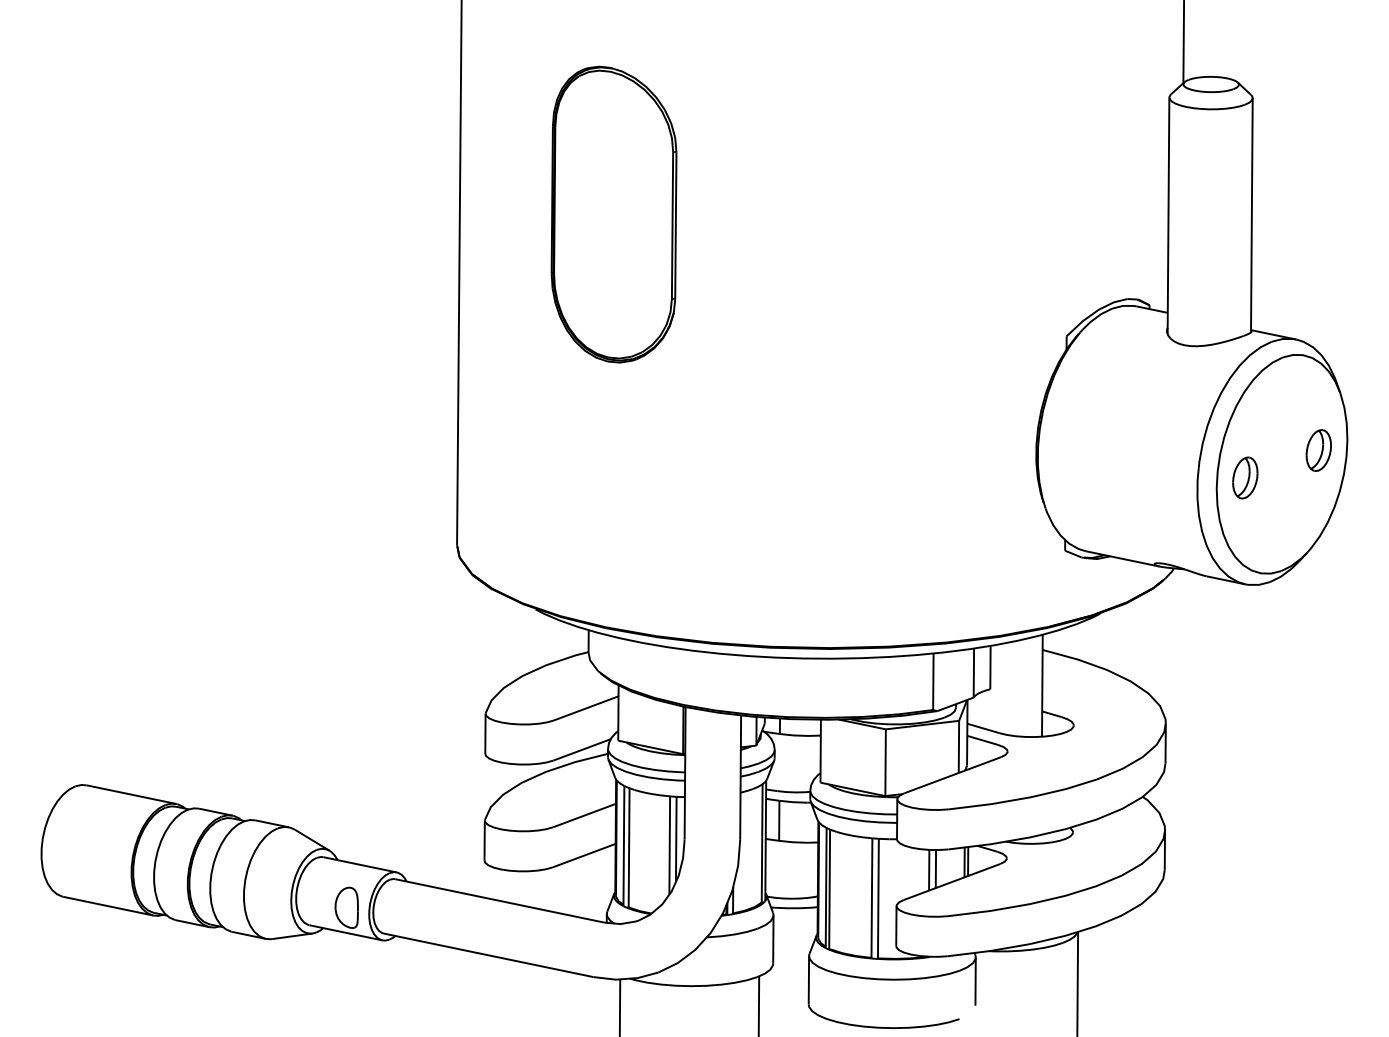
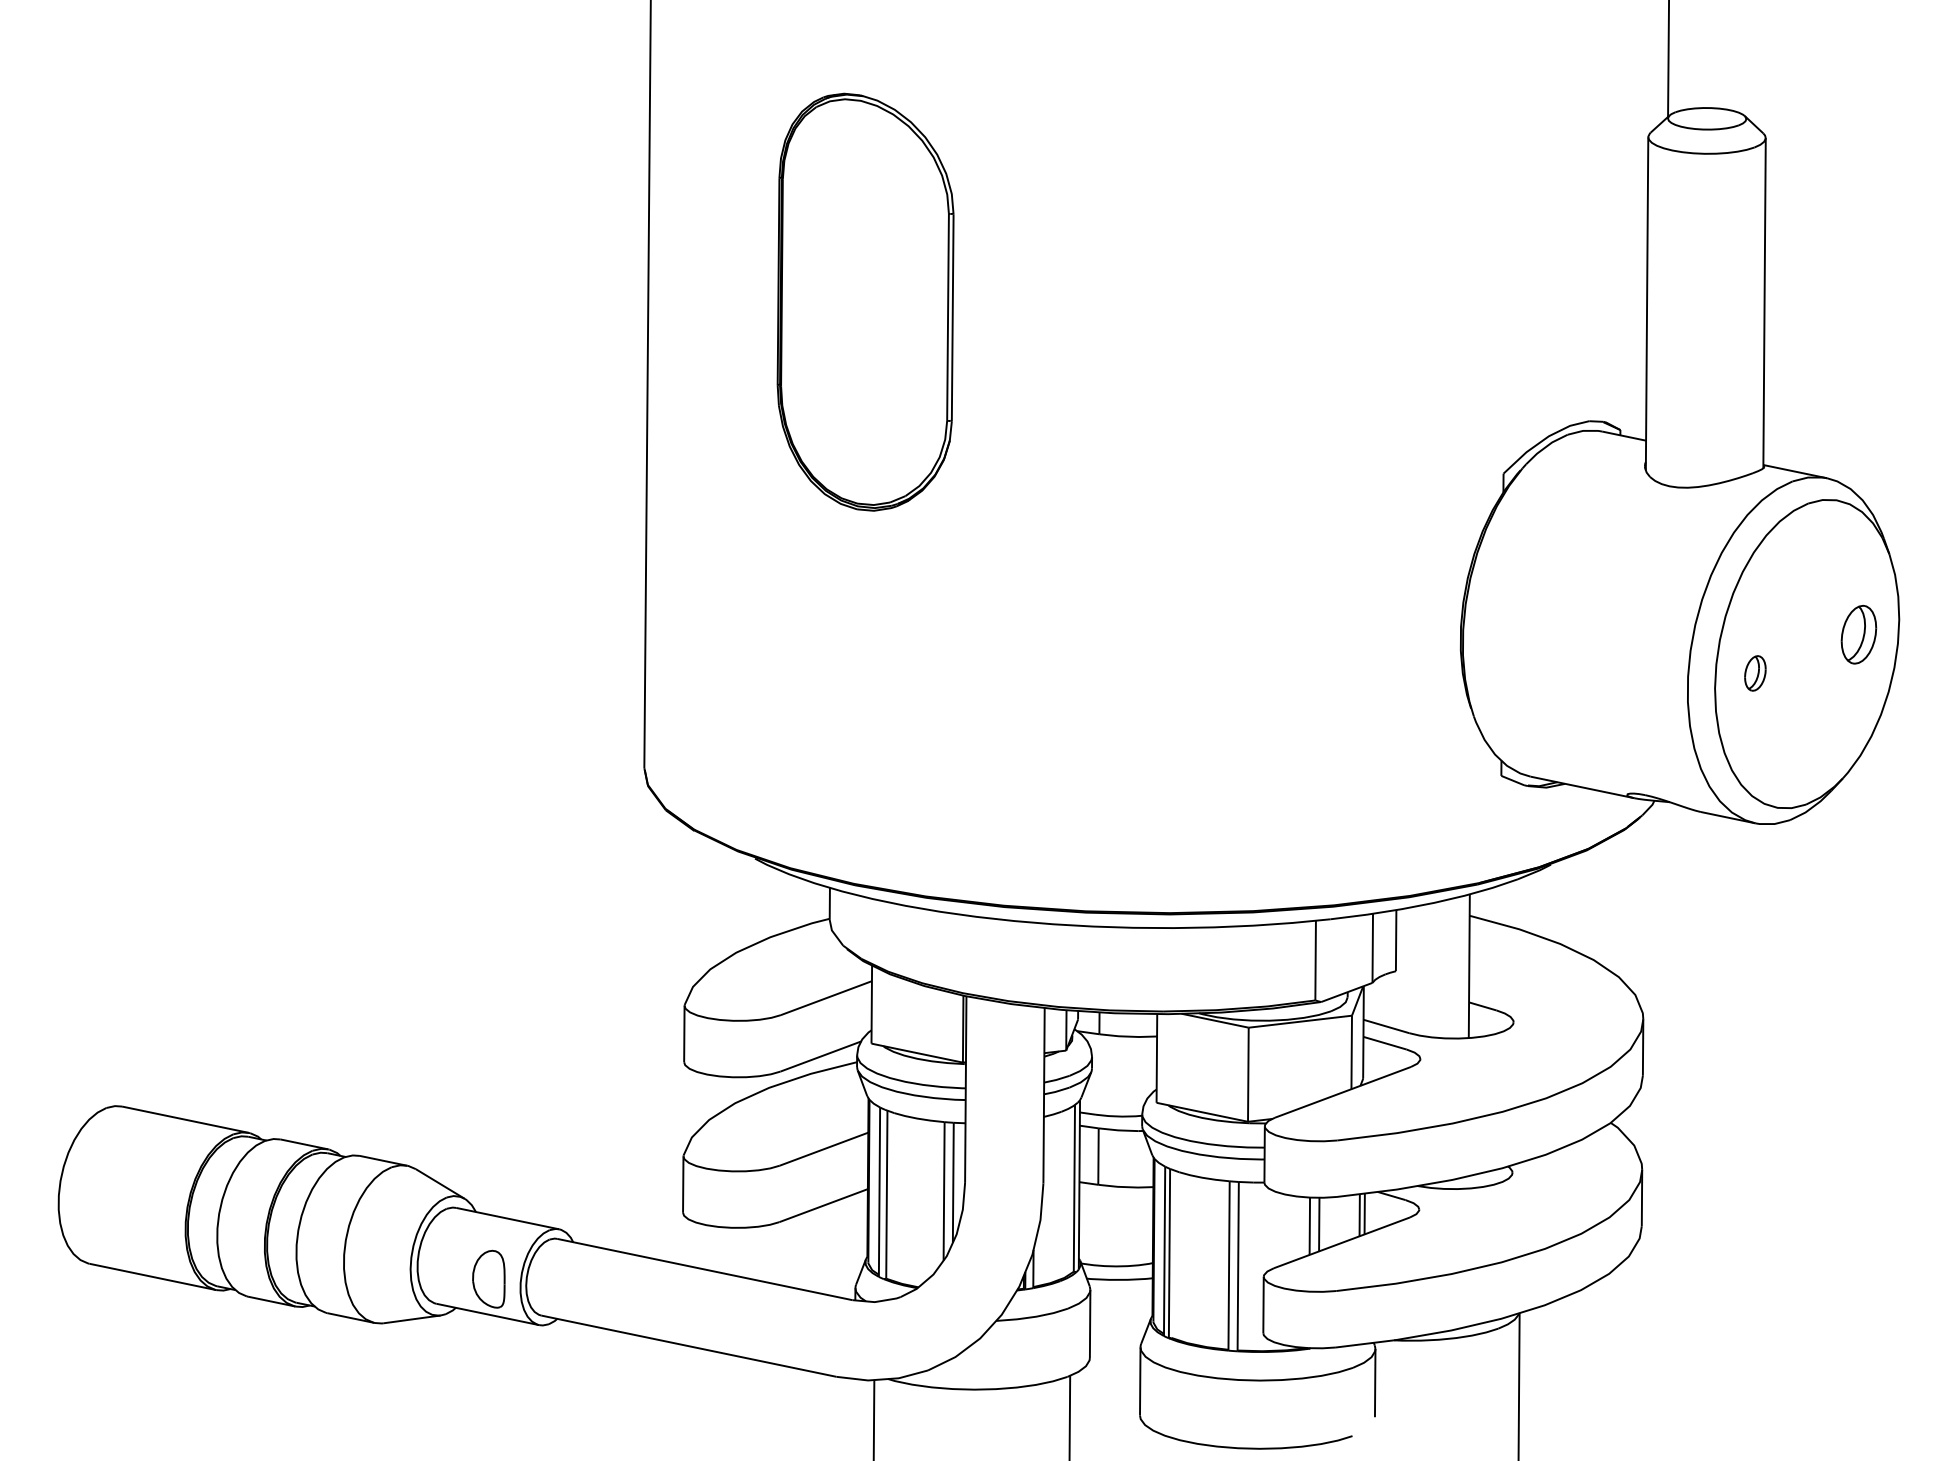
part: (1245, 478) -> (1755, 673), size x0.6

